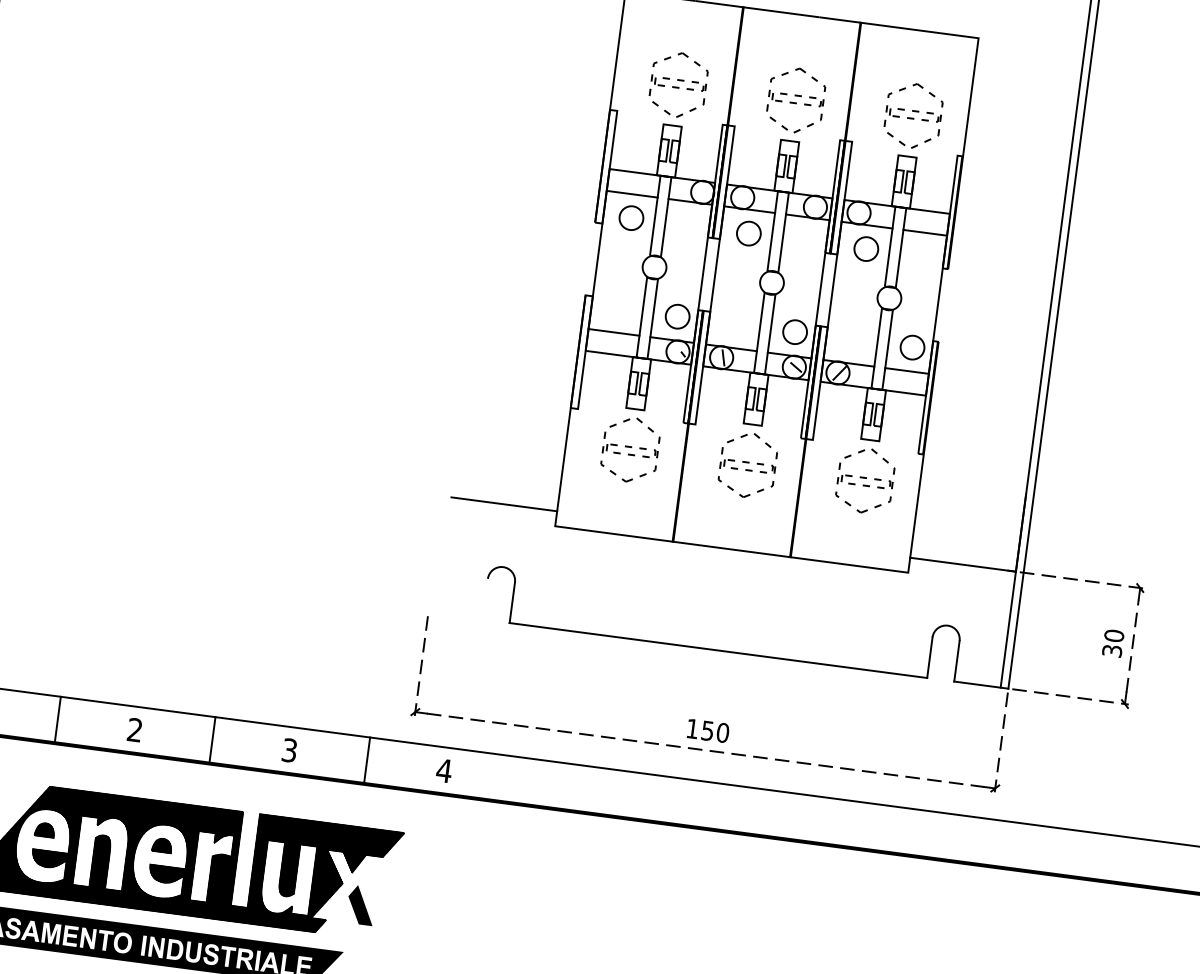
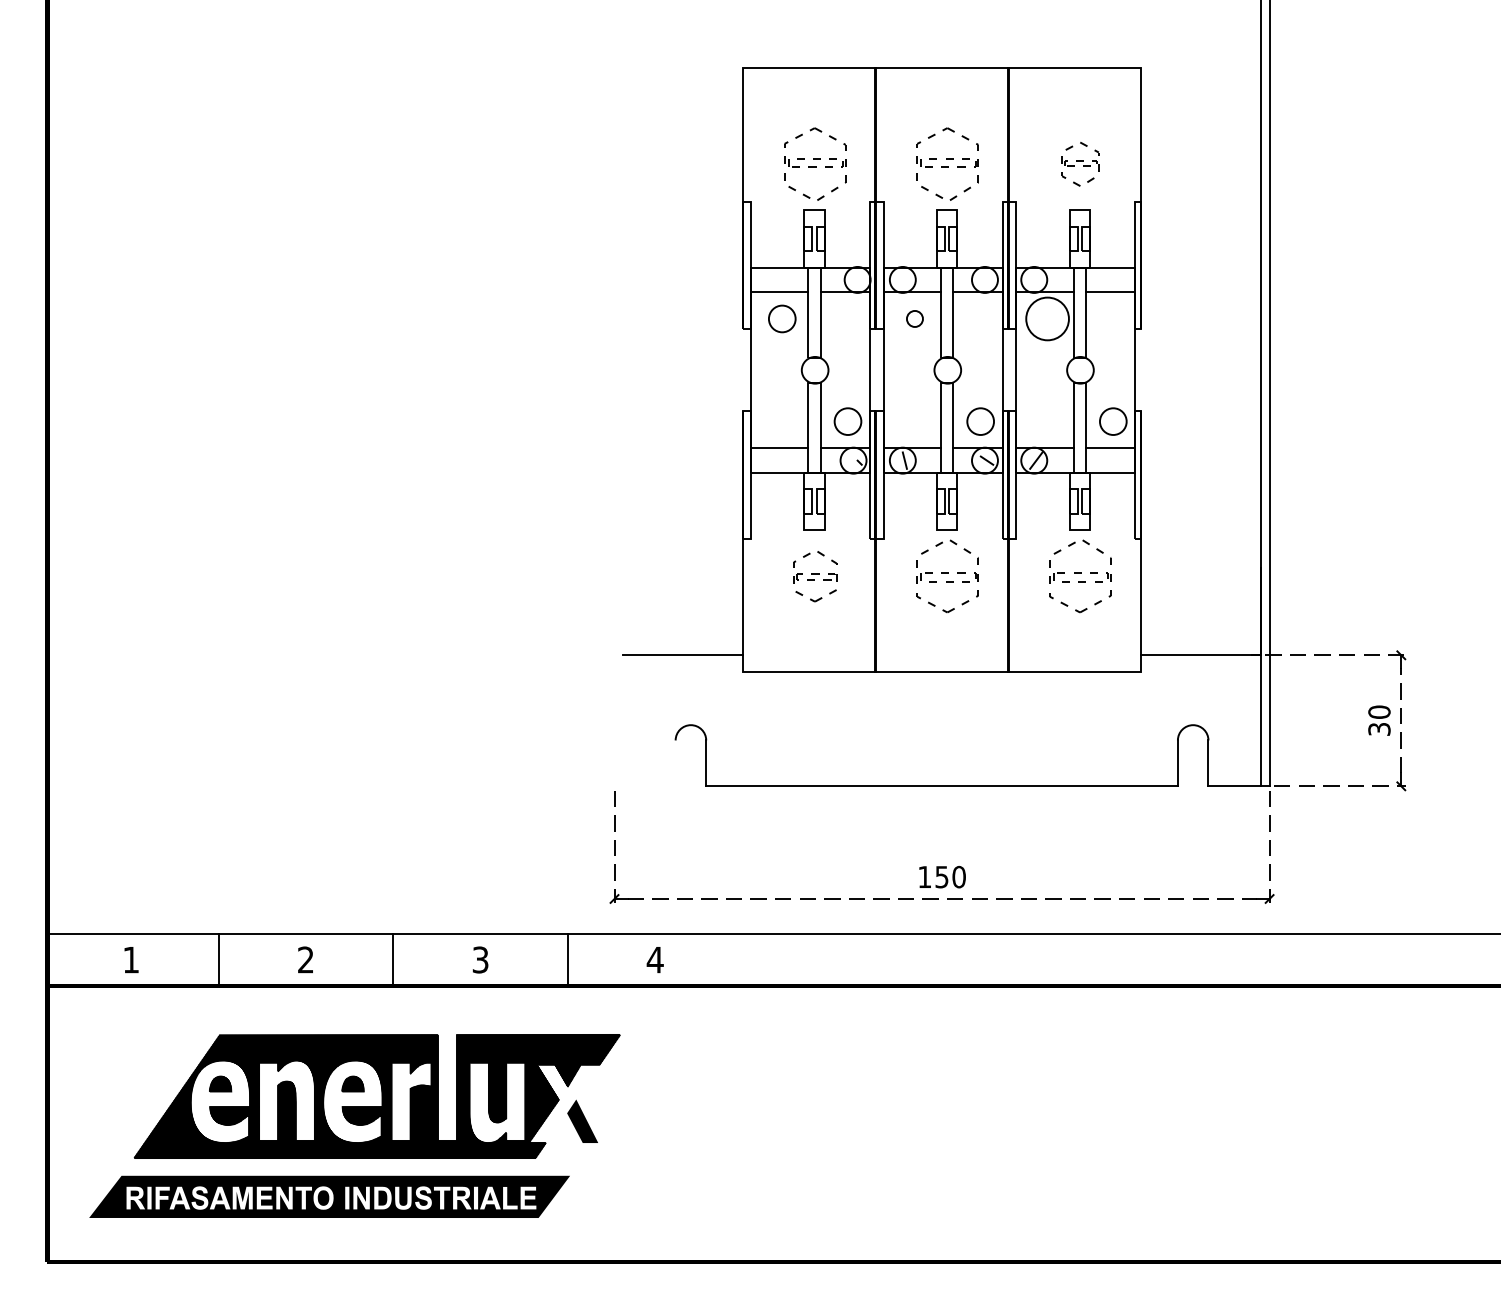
part: (913, 115) -> (1080, 163), size x0.6
circle: (748, 233) -> (914, 318), size x0.6
circle: (866, 248) -> (1047, 318), size x1.6
part: (630, 450) -> (815, 576), size x0.7

